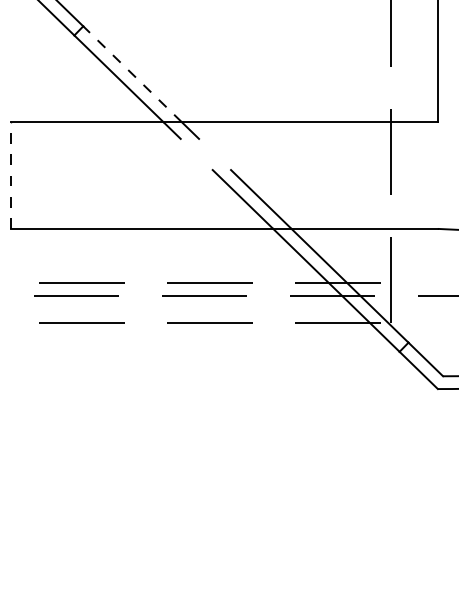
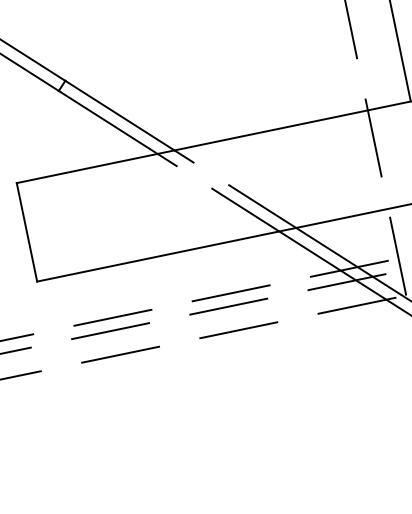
line: (132, 74) -> (119, 115), dashed -> solid
line: (10, 175) -> (26, 232), dashed -> solid

